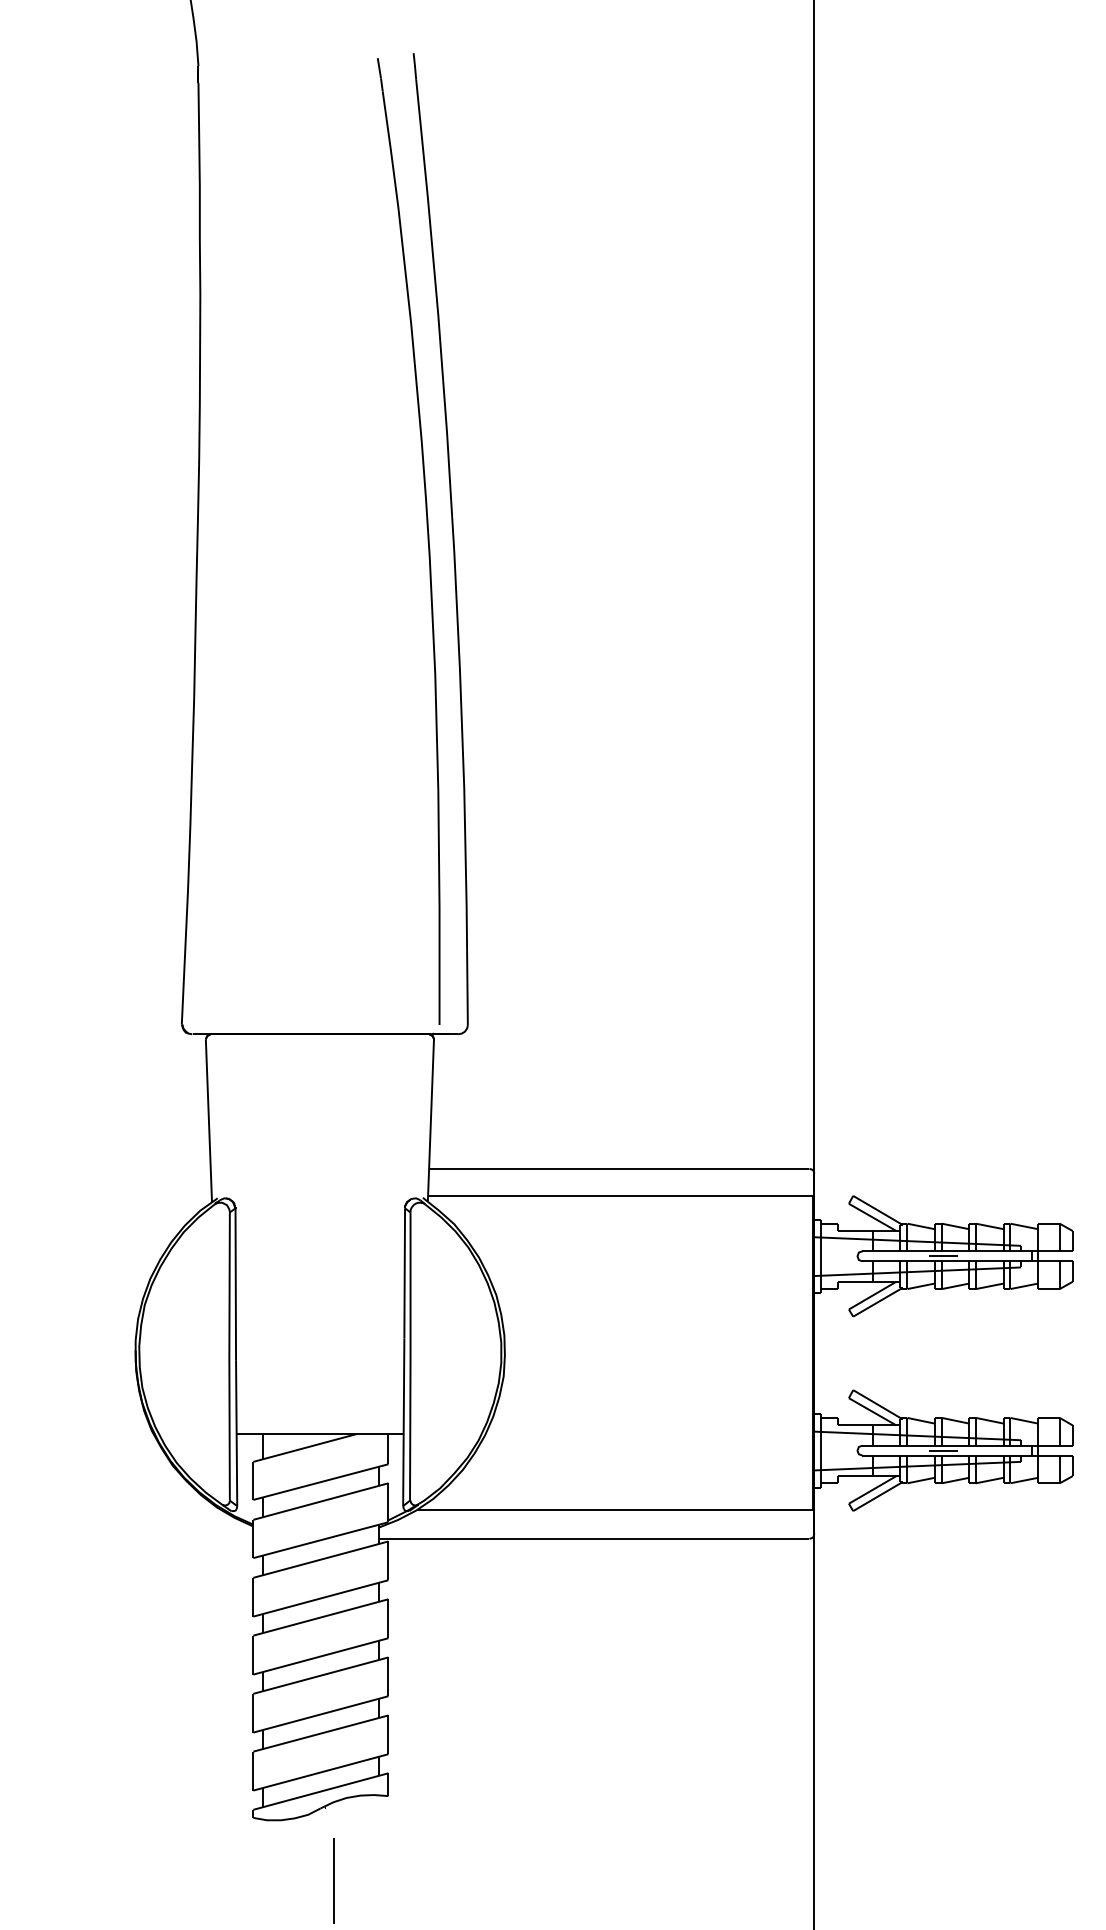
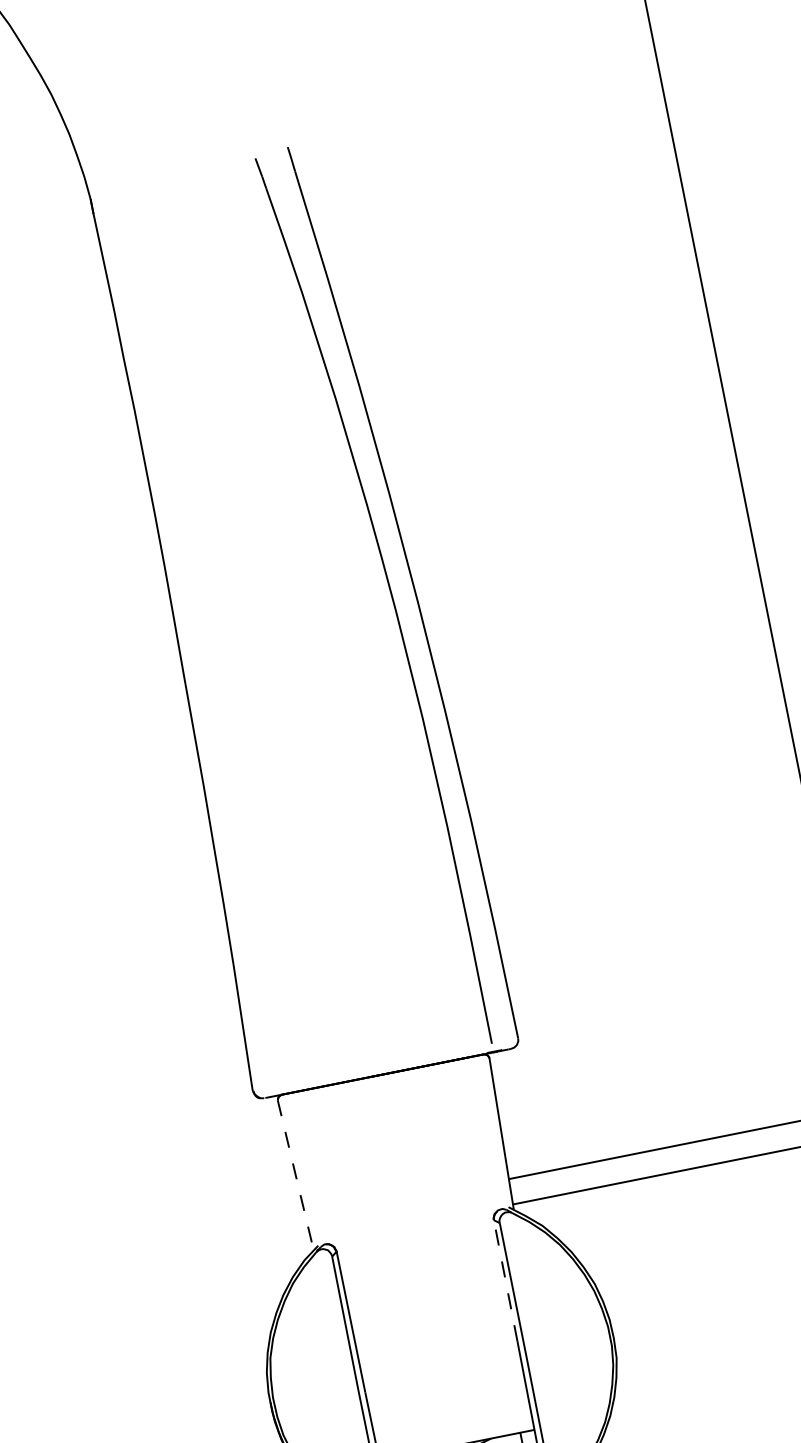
line: (208, 1121) -> (295, 1176), solid -> dashed
line: (404, 1272) -> (505, 1279), solid -> dashed

